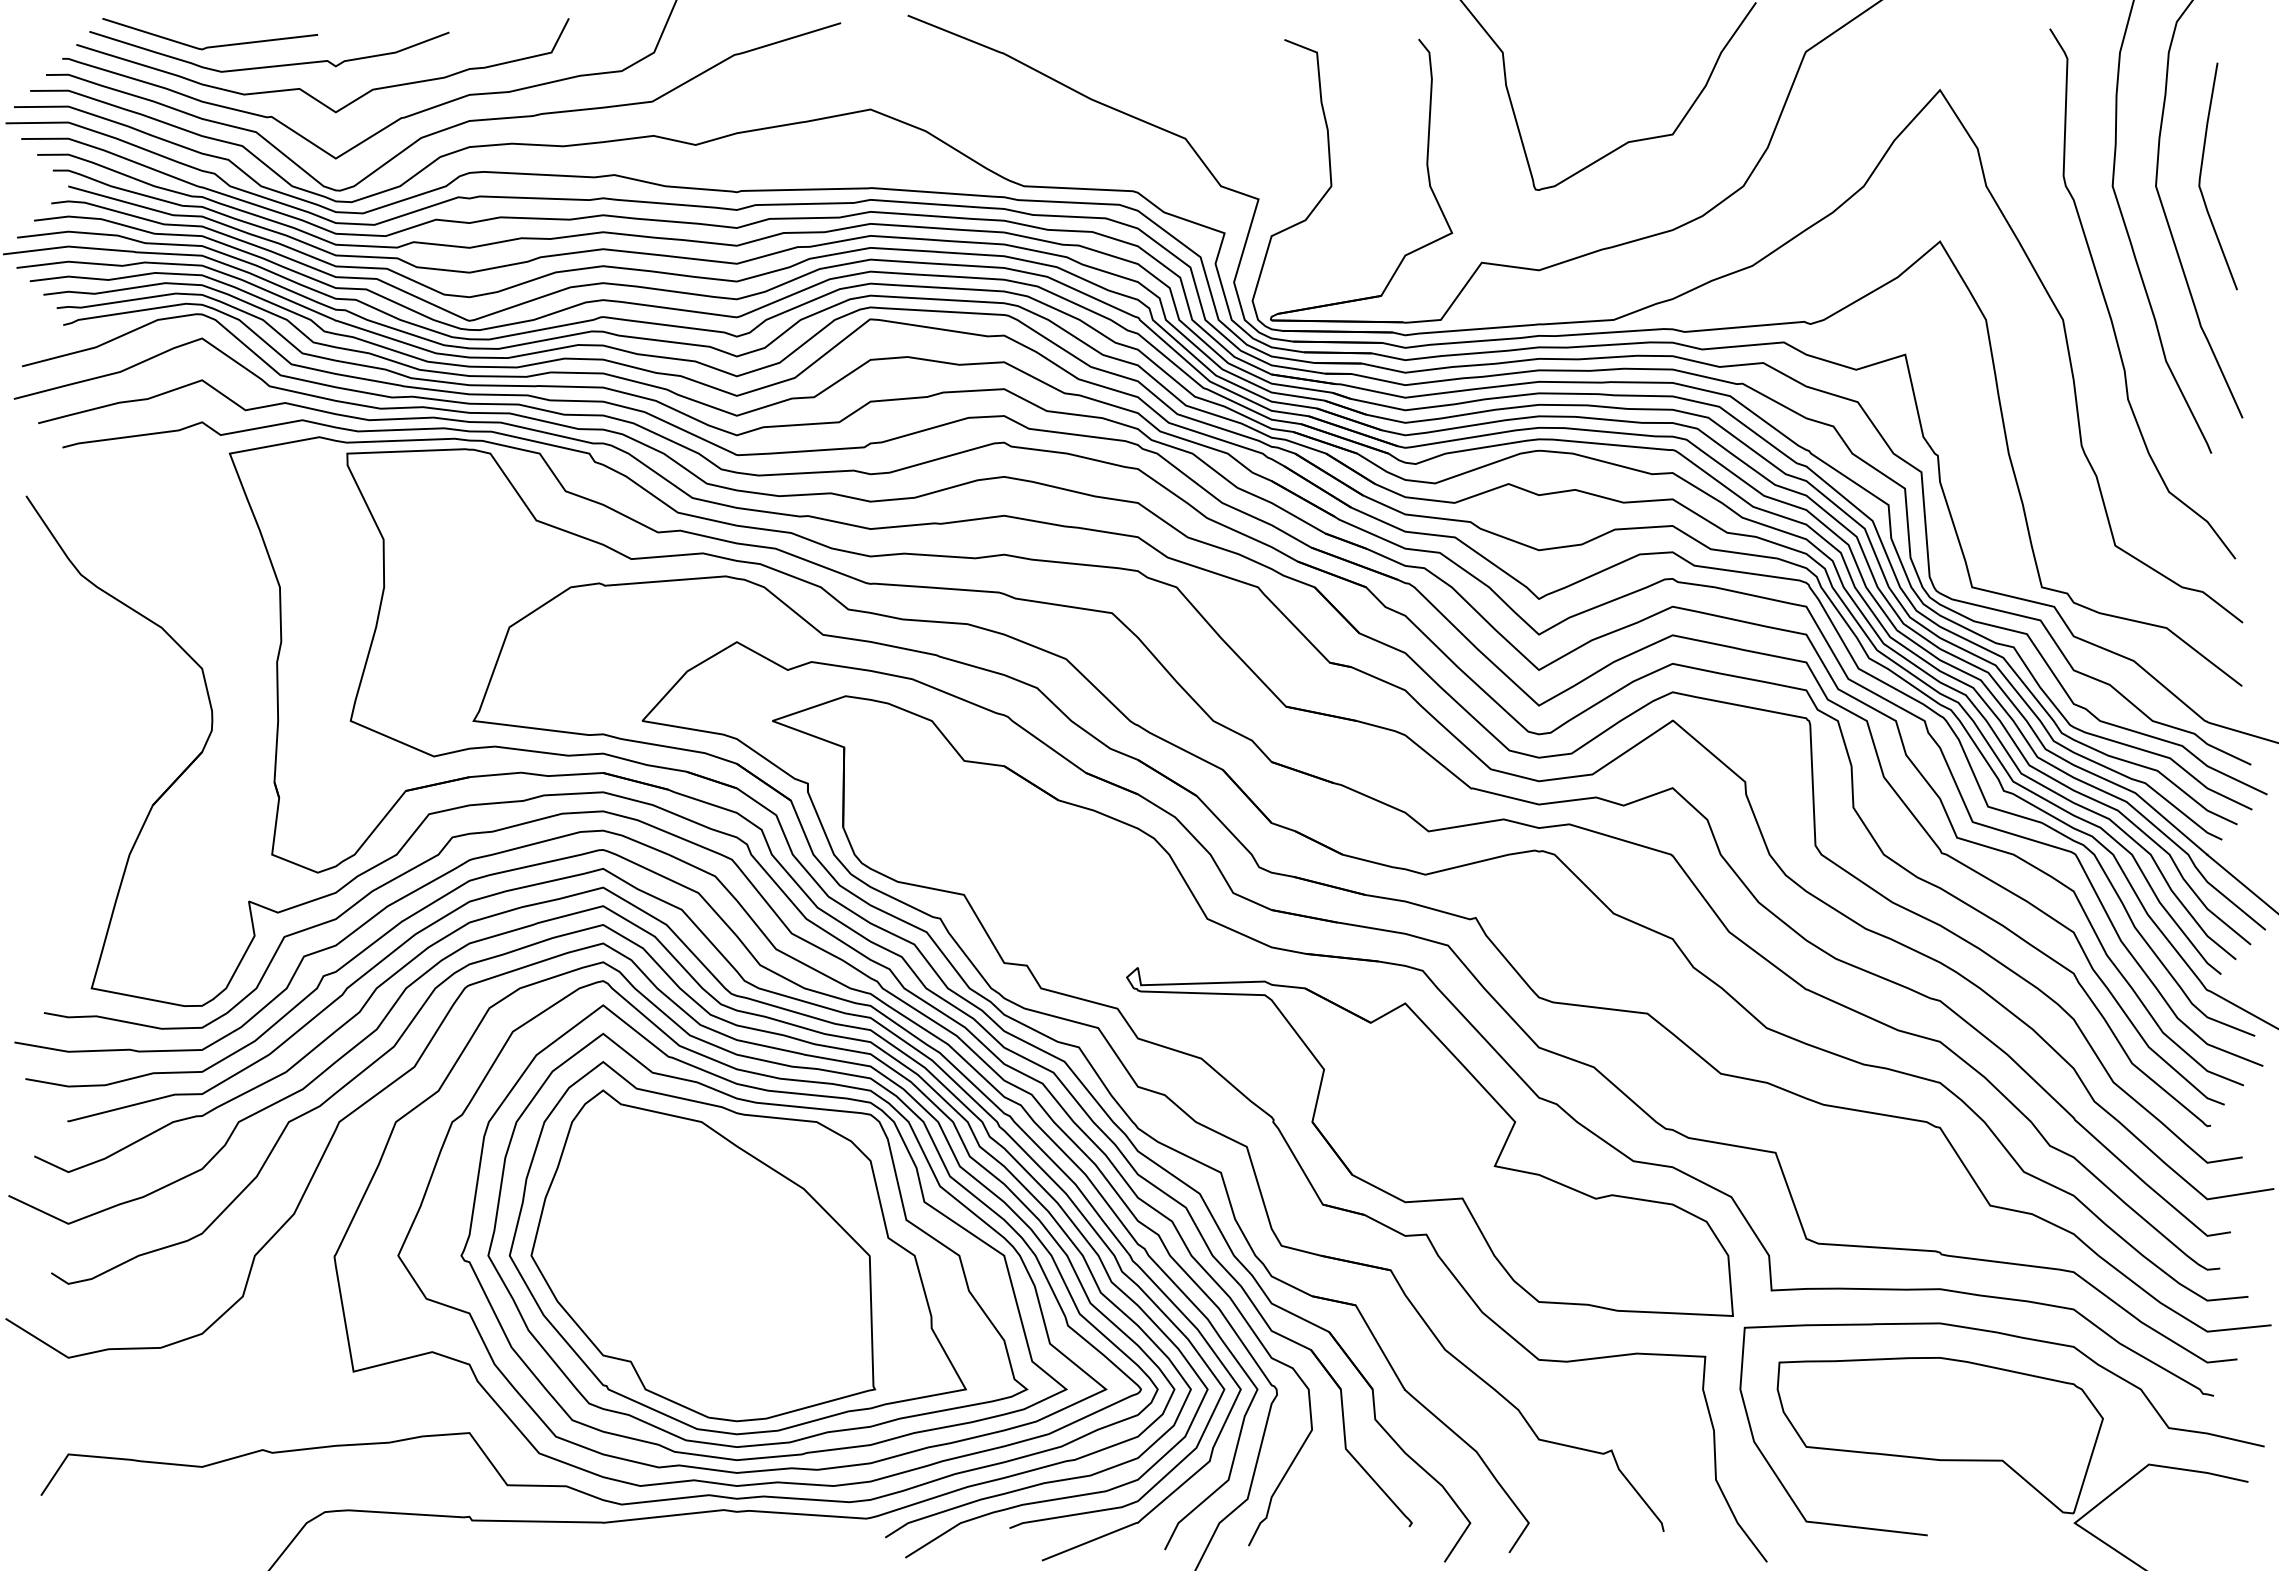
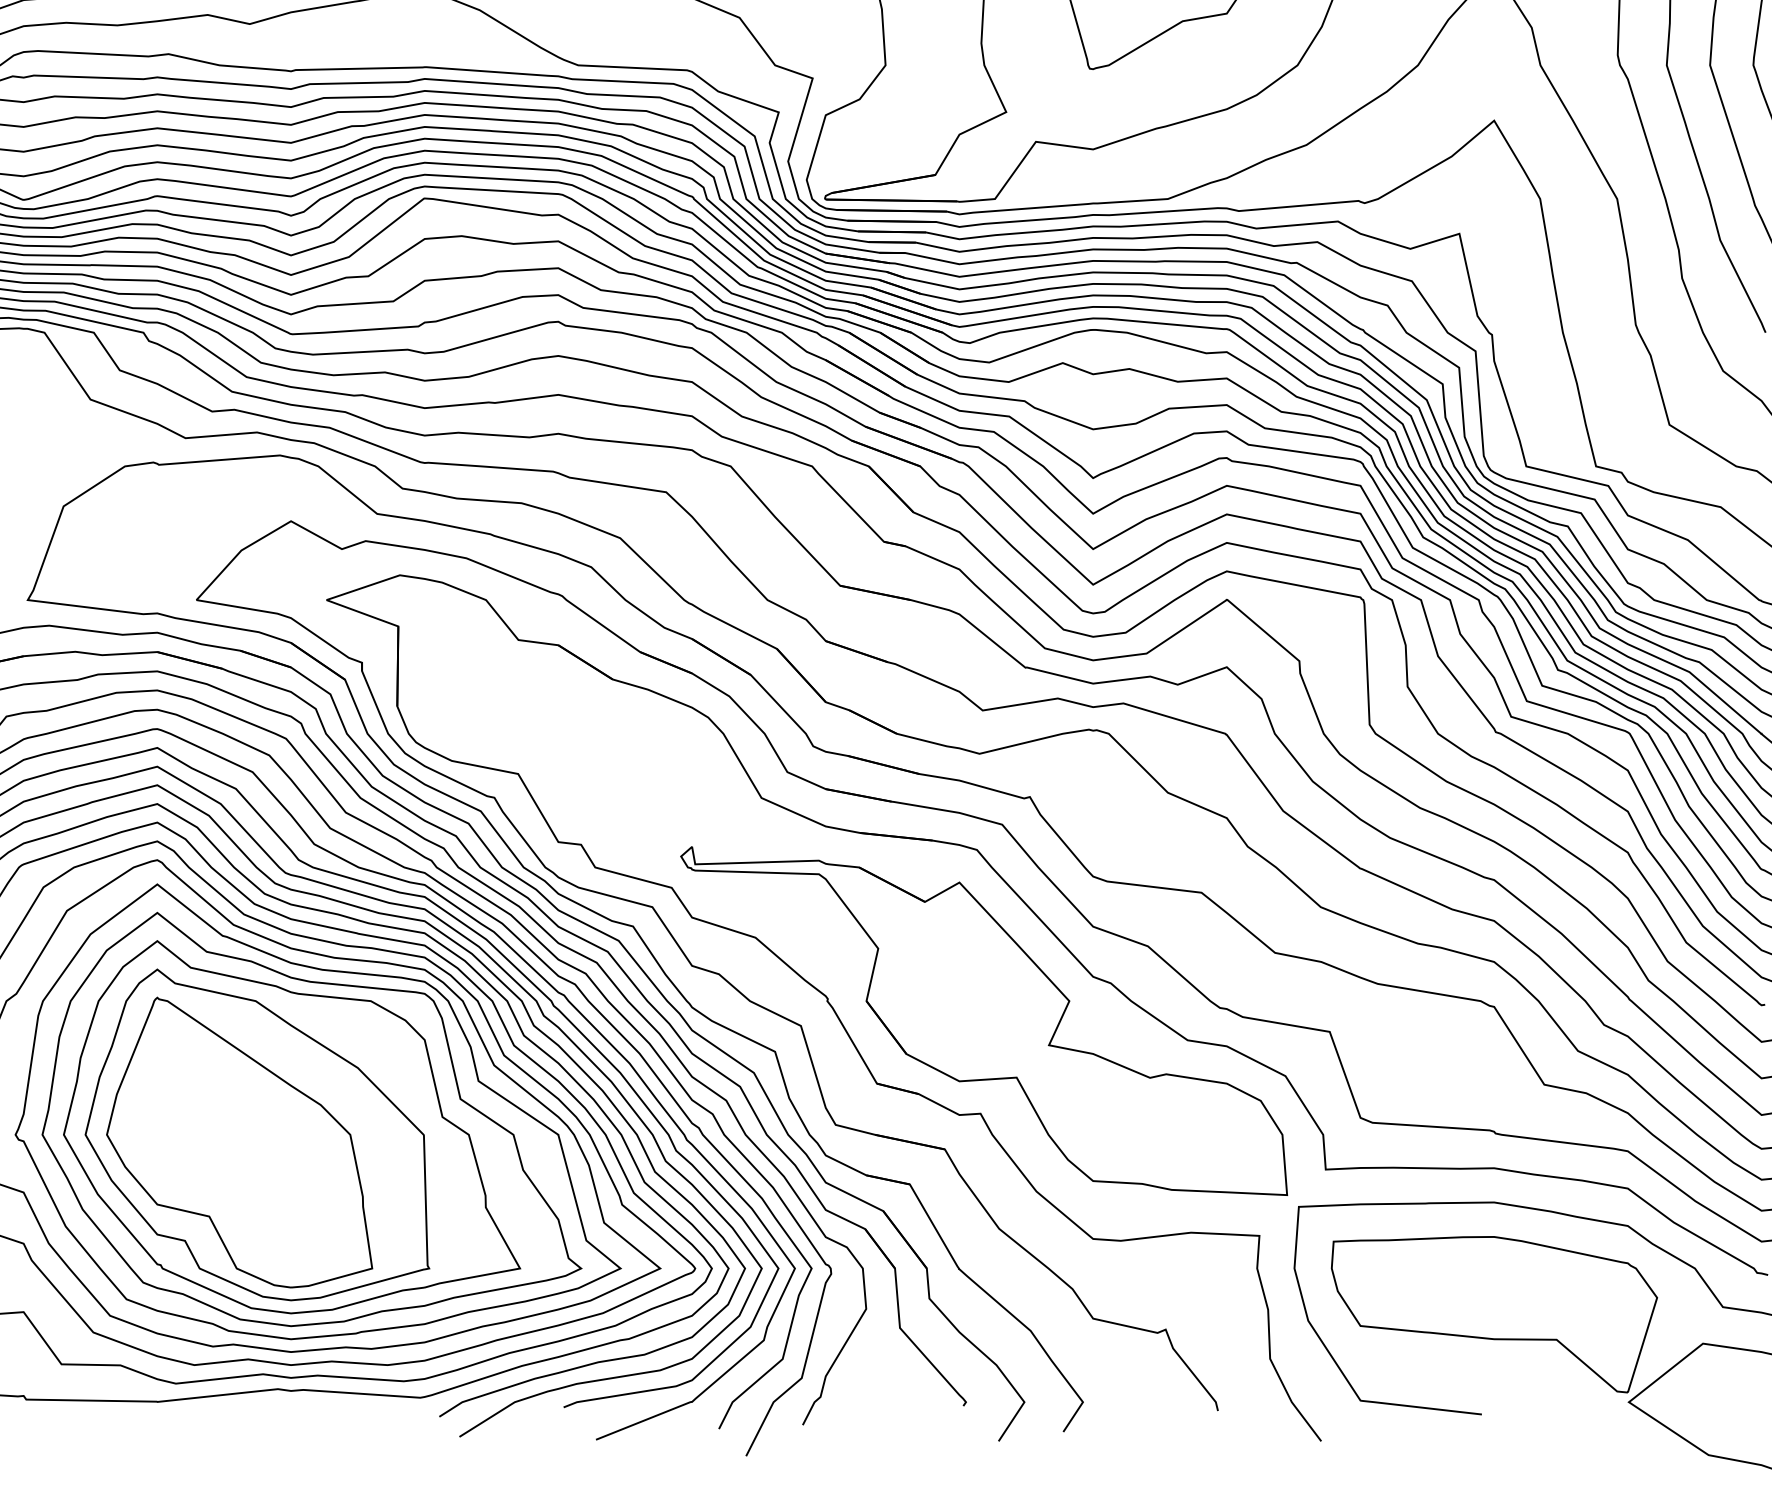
part: (685, 1263) -> (239, 1142), added

